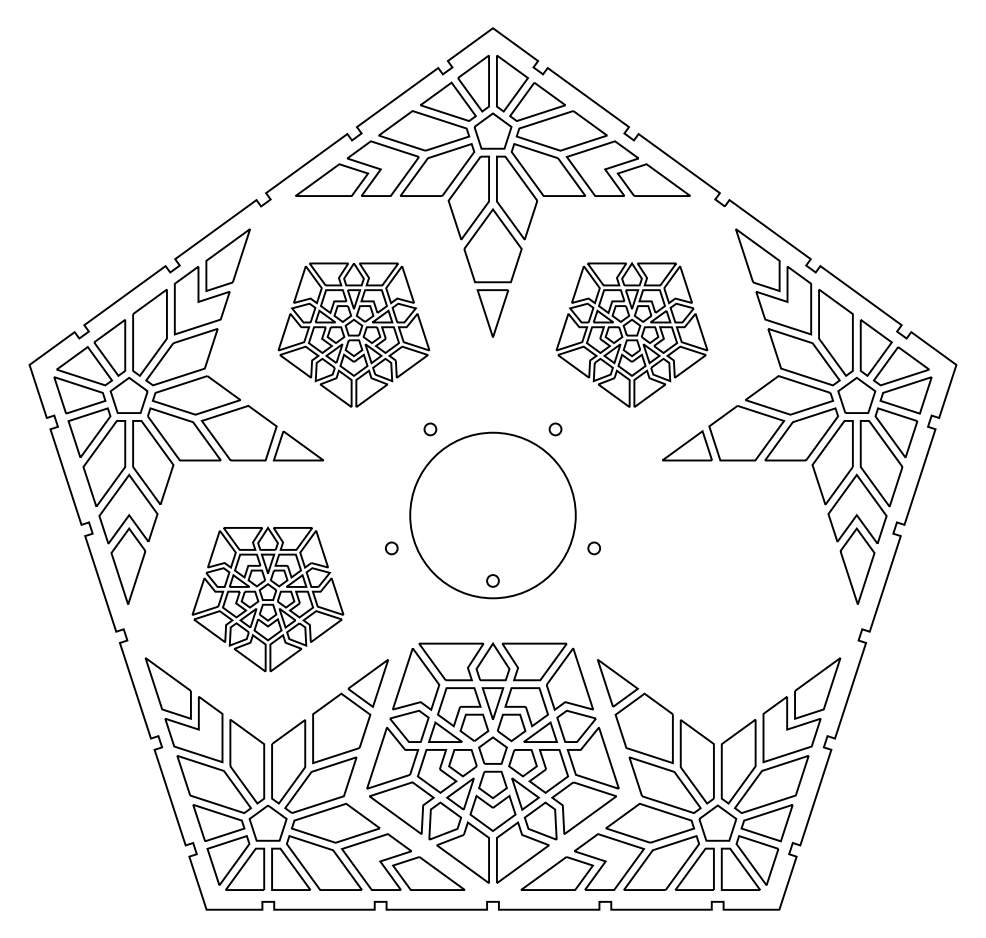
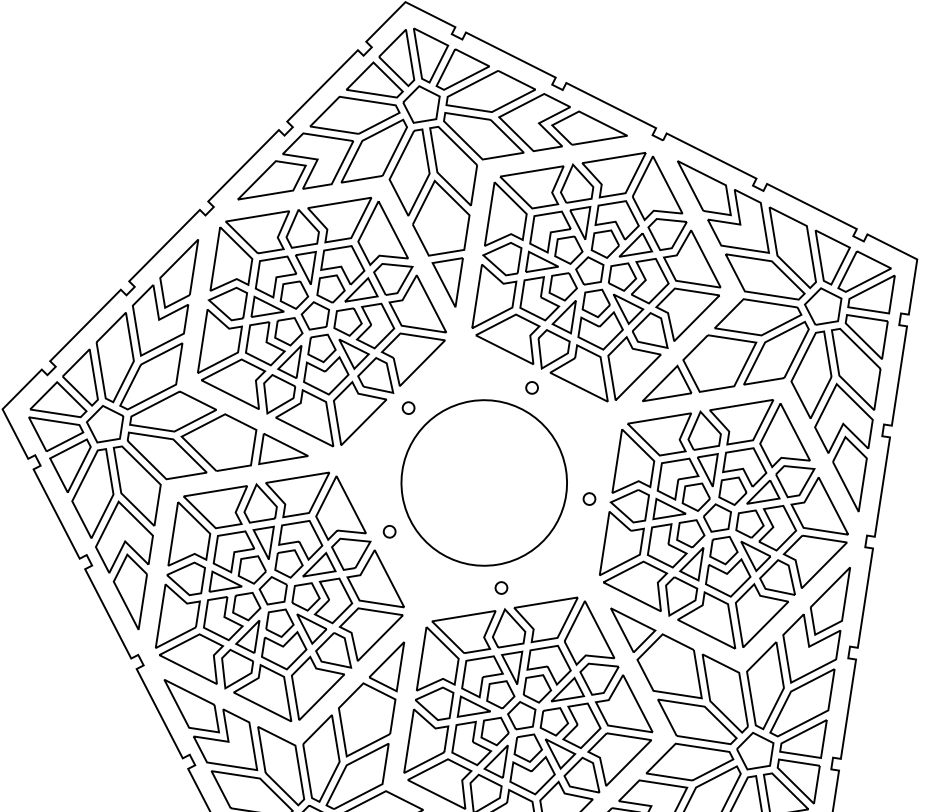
part: (353, 334) -> (317, 326), size x1.67
part: (631, 334) -> (591, 281), size x1.67
circle: (492, 580) -> (500, 587), moved
part: (267, 599) -> (275, 602), size x1.67
part: (717, 599) -> (719, 529), added

